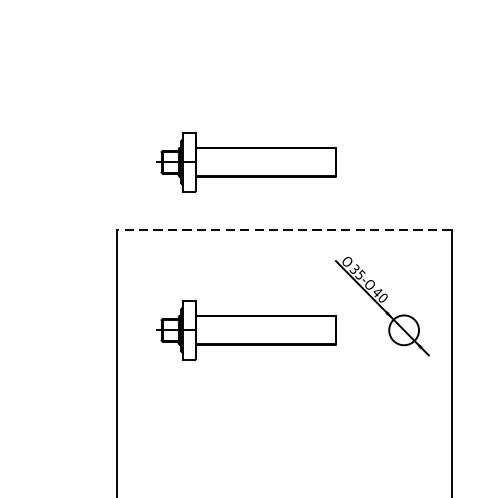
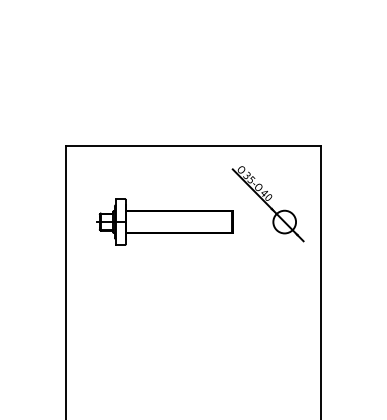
part: (246, 161) -> (164, 93), removed
line: (284, 229) -> (193, 145), dashed -> solid

